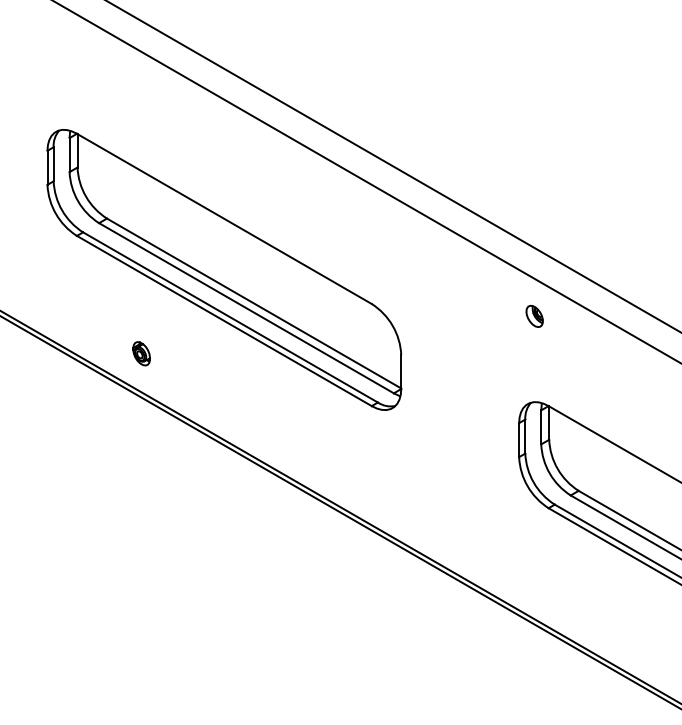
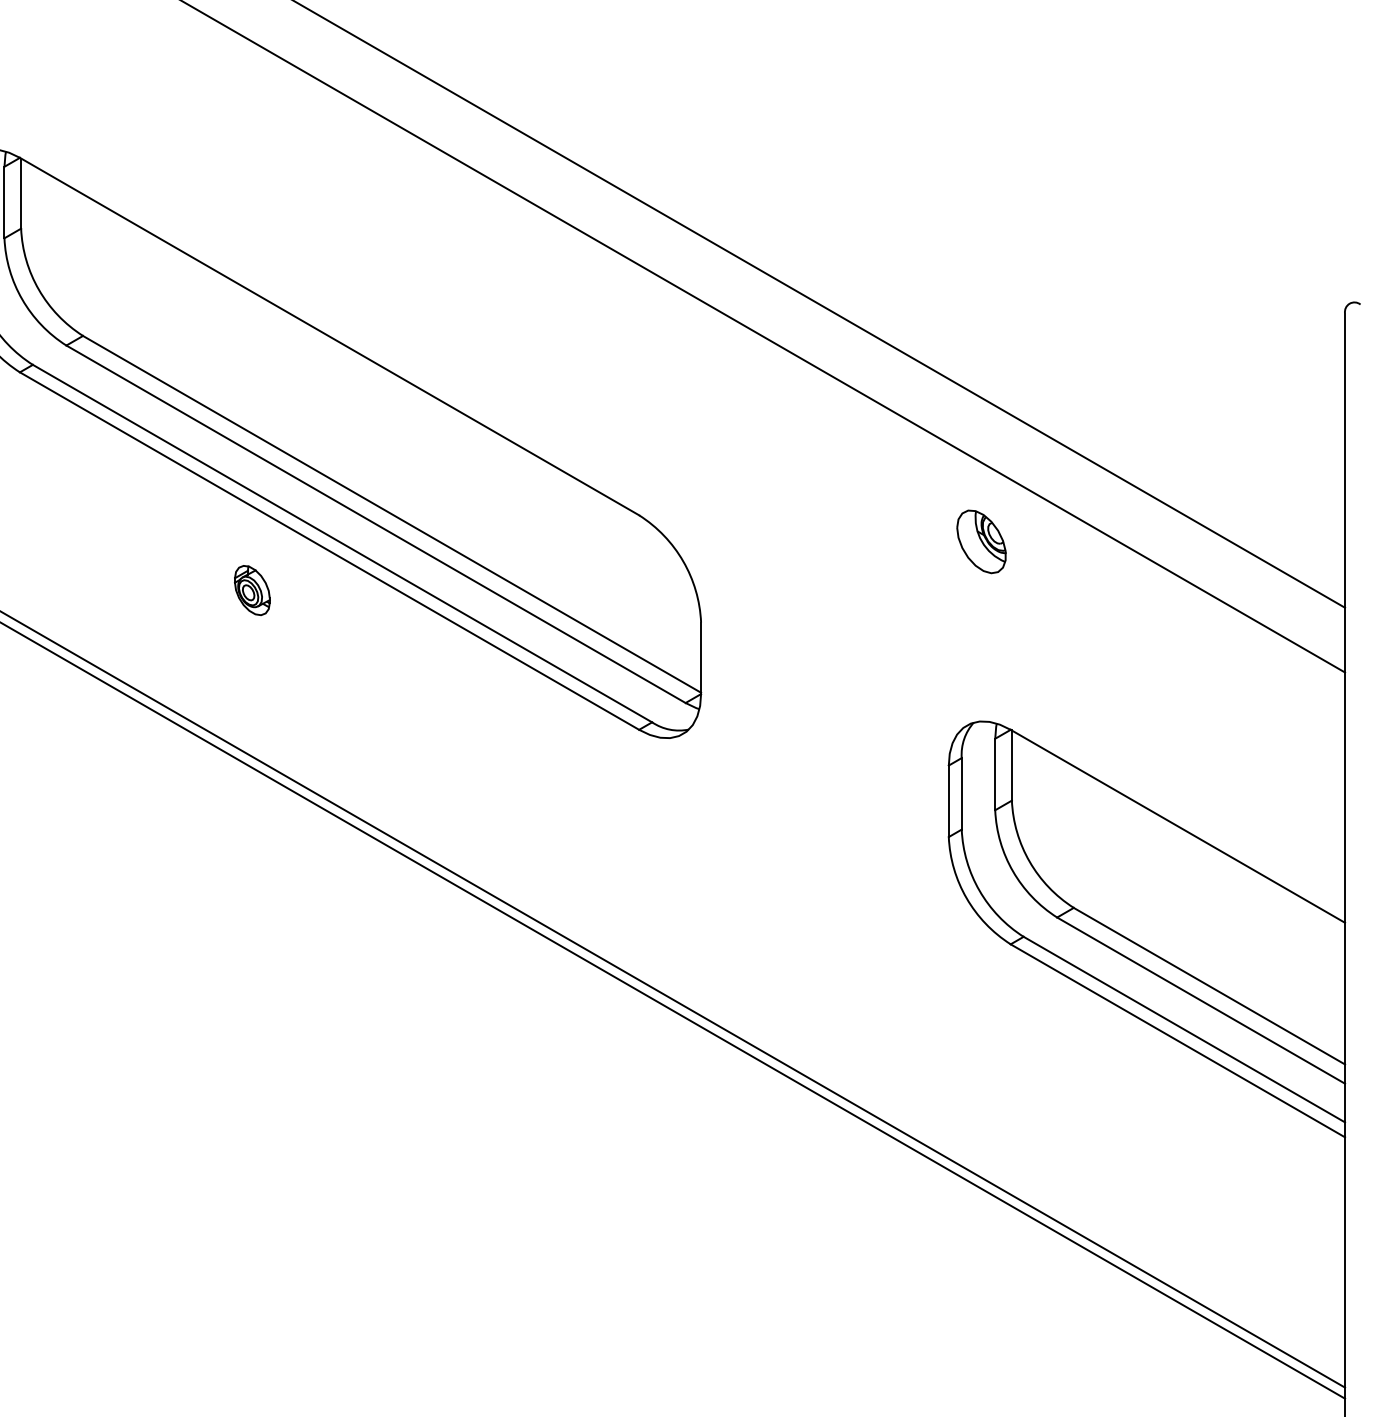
part: (534, 315) -> (981, 539), size x1.4
part: (141, 353) -> (252, 589), moved

